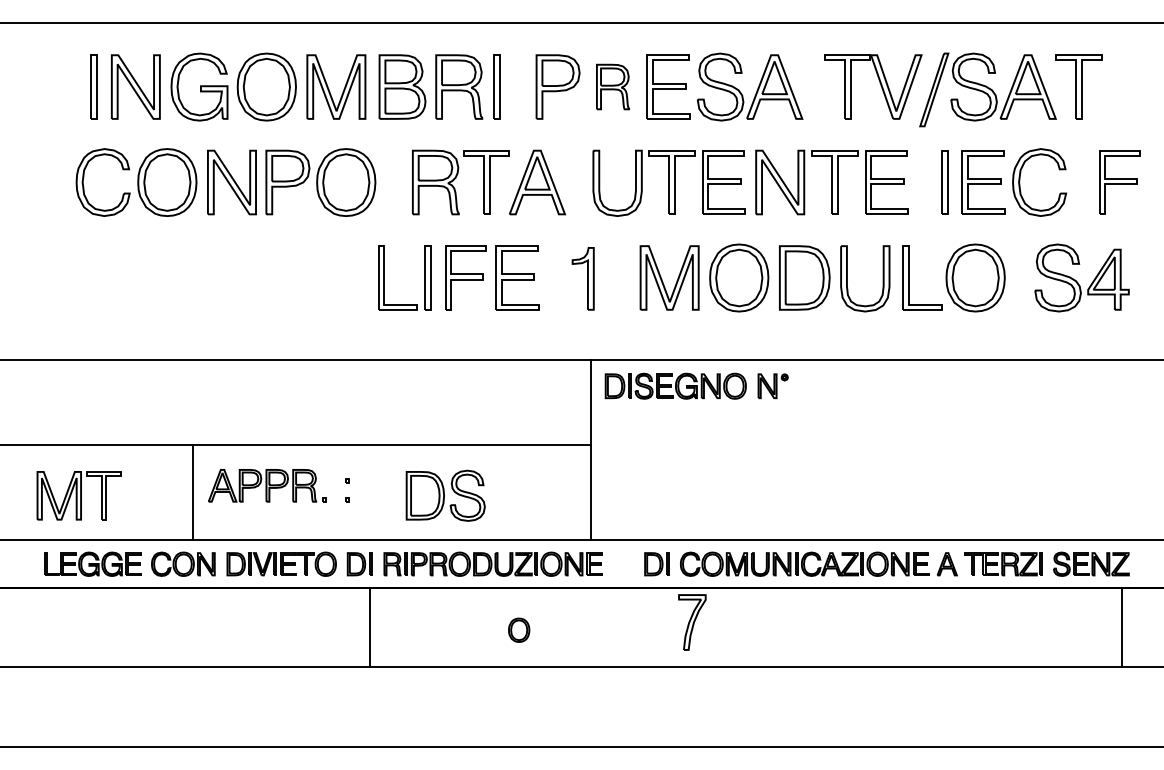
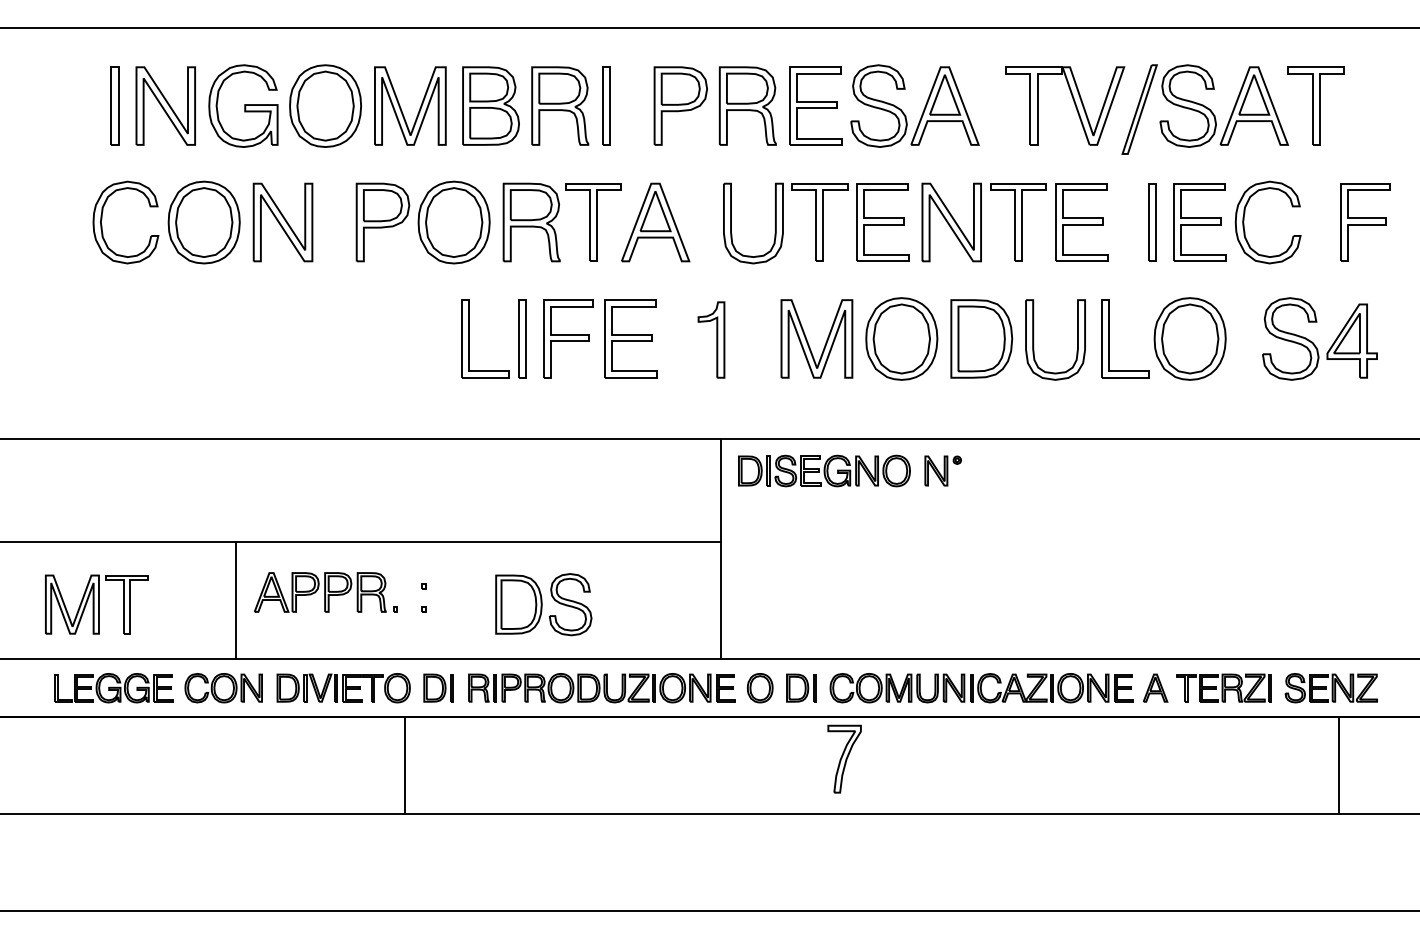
part: (612, 86) -> (747, 105), size x1.43
part: (320, 182) -> (422, 222), moved
line: (370, 627) -> (405, 765), moved
line: (1121, 627) -> (1338, 765), moved
part: (519, 629) -> (760, 687), moved

